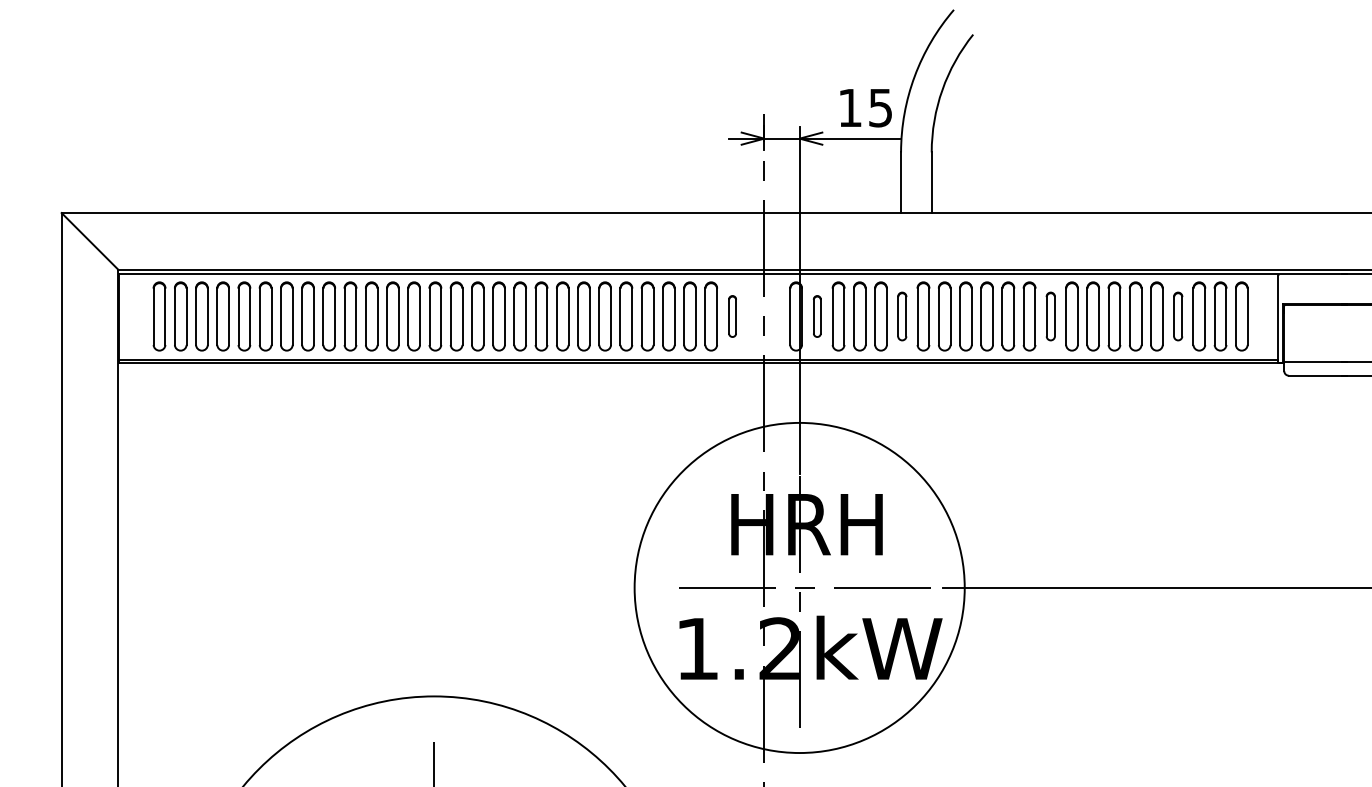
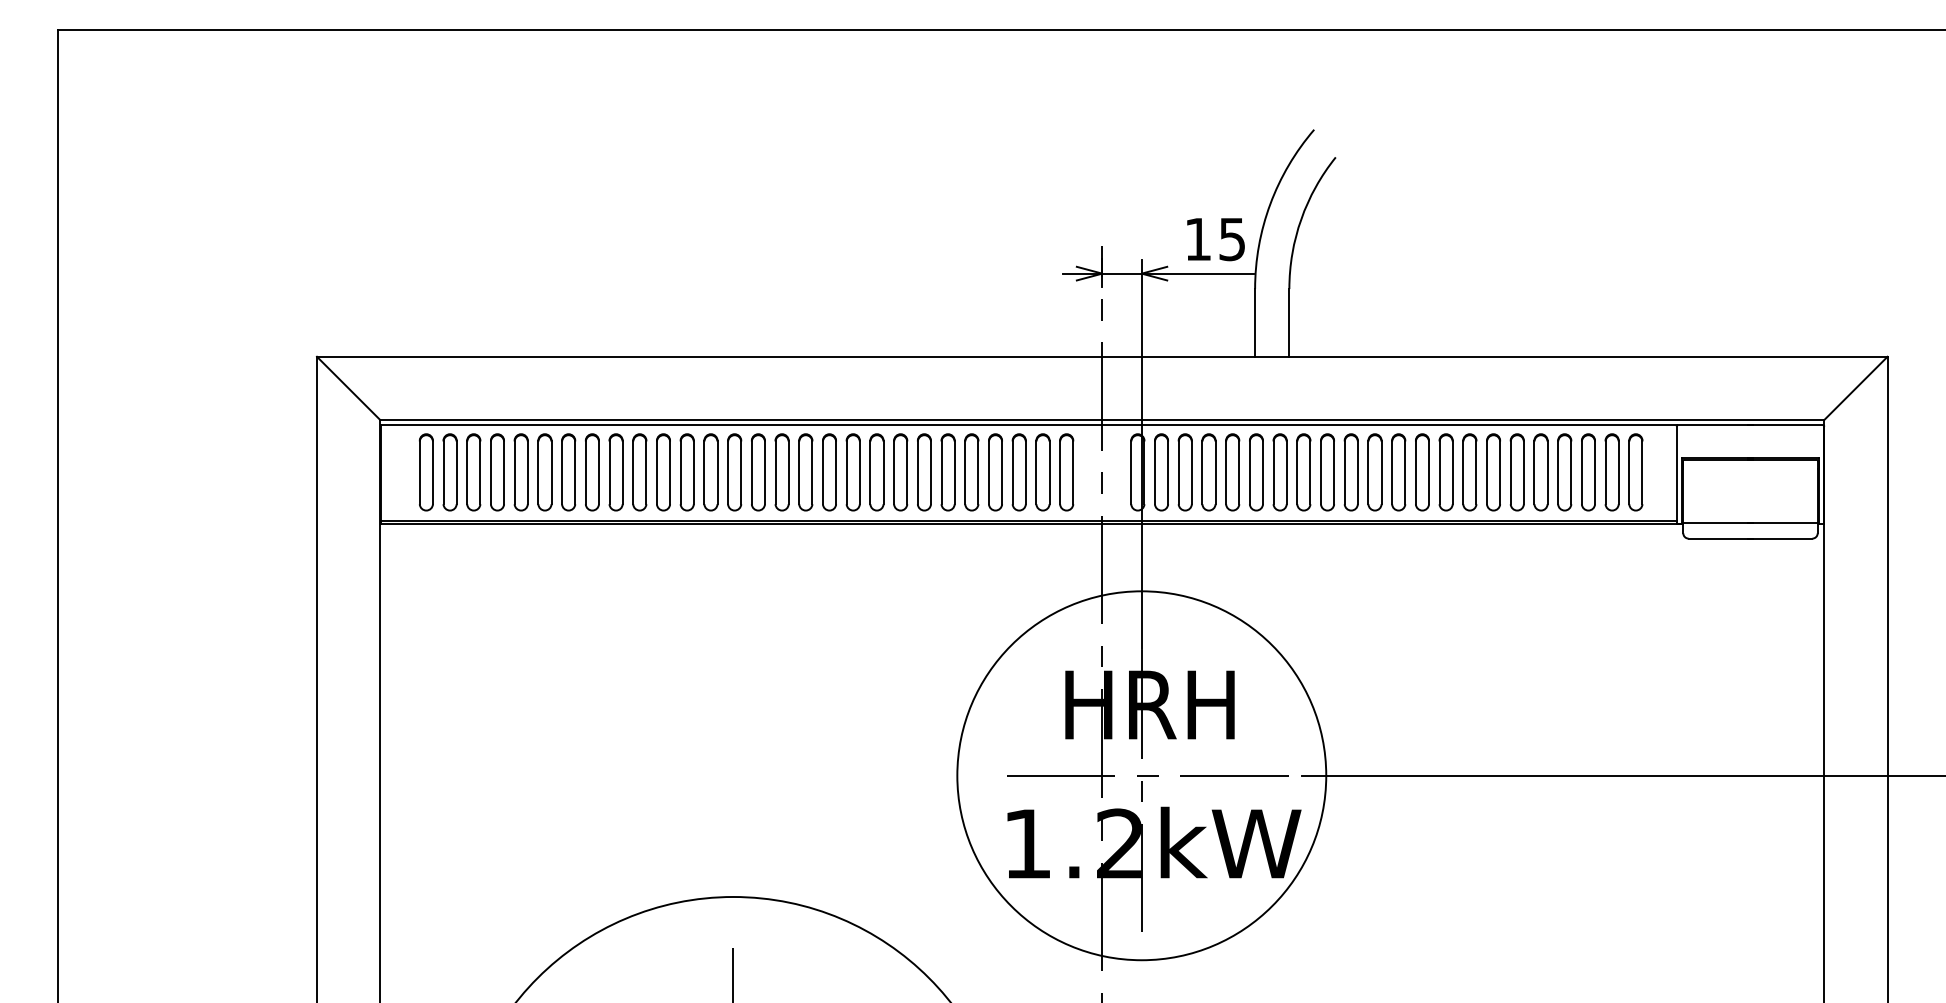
part: (732, 316) -> (1066, 472), size x1.67
part: (817, 316) -> (1161, 472), size x1.67
part: (902, 316) -> (1256, 472), size x1.43
part: (1050, 316) -> (1422, 472), size x1.43
part: (1177, 316) -> (1564, 472), size x1.43

